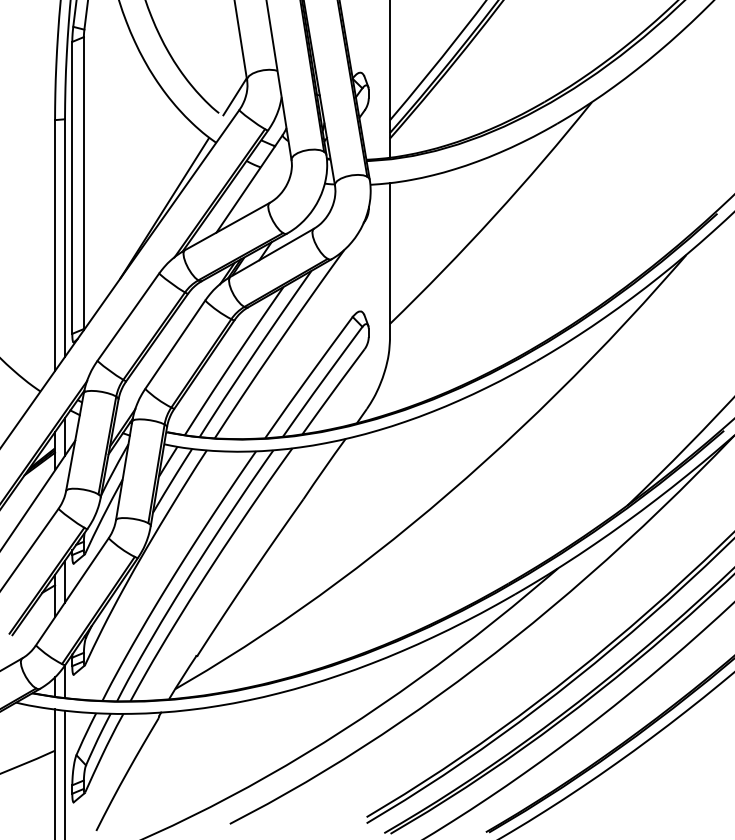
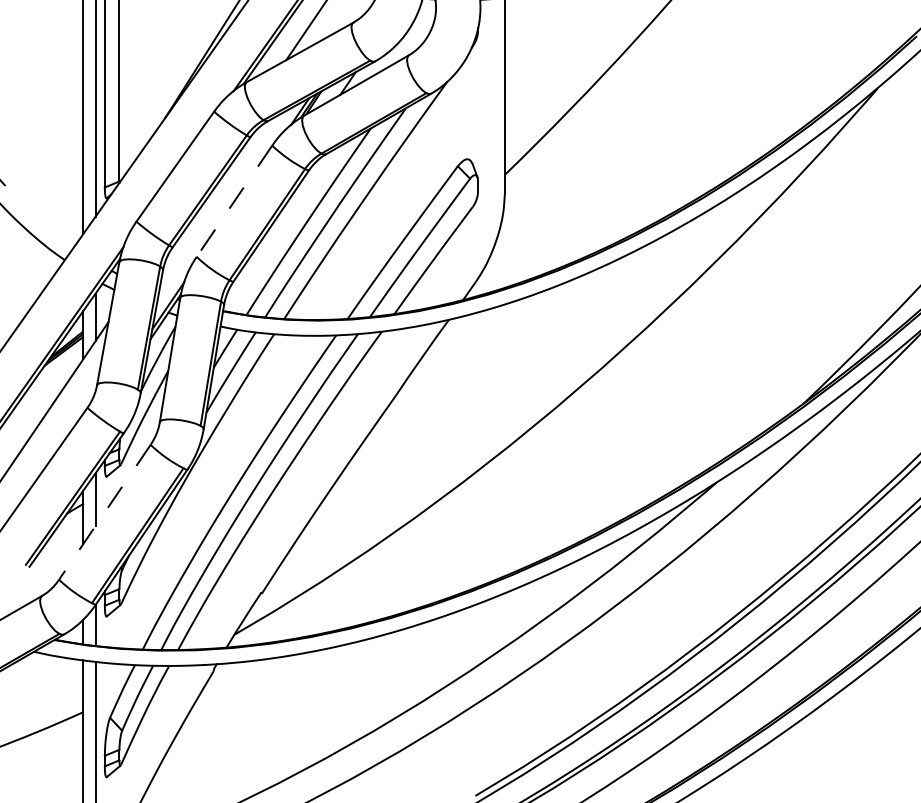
line: (174, 345) -> (233, 202), solid -> dashed
line: (72, 591) -> (105, 511), solid -> dashed

